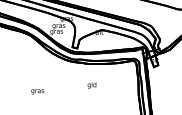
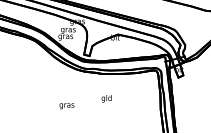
text: (37, 91) -> (66, 105), moved

